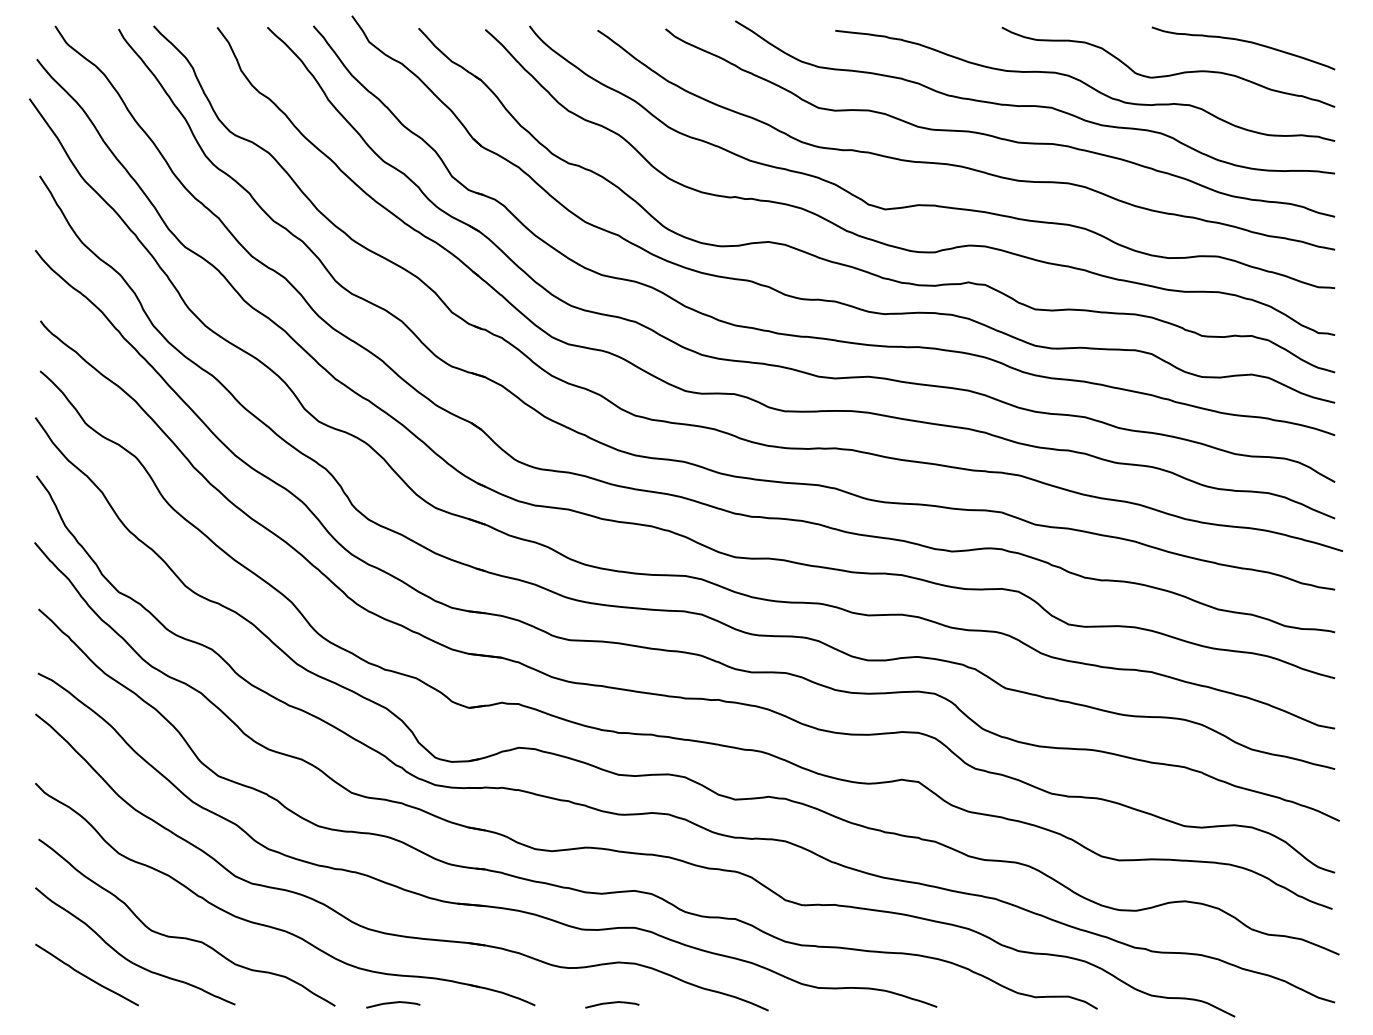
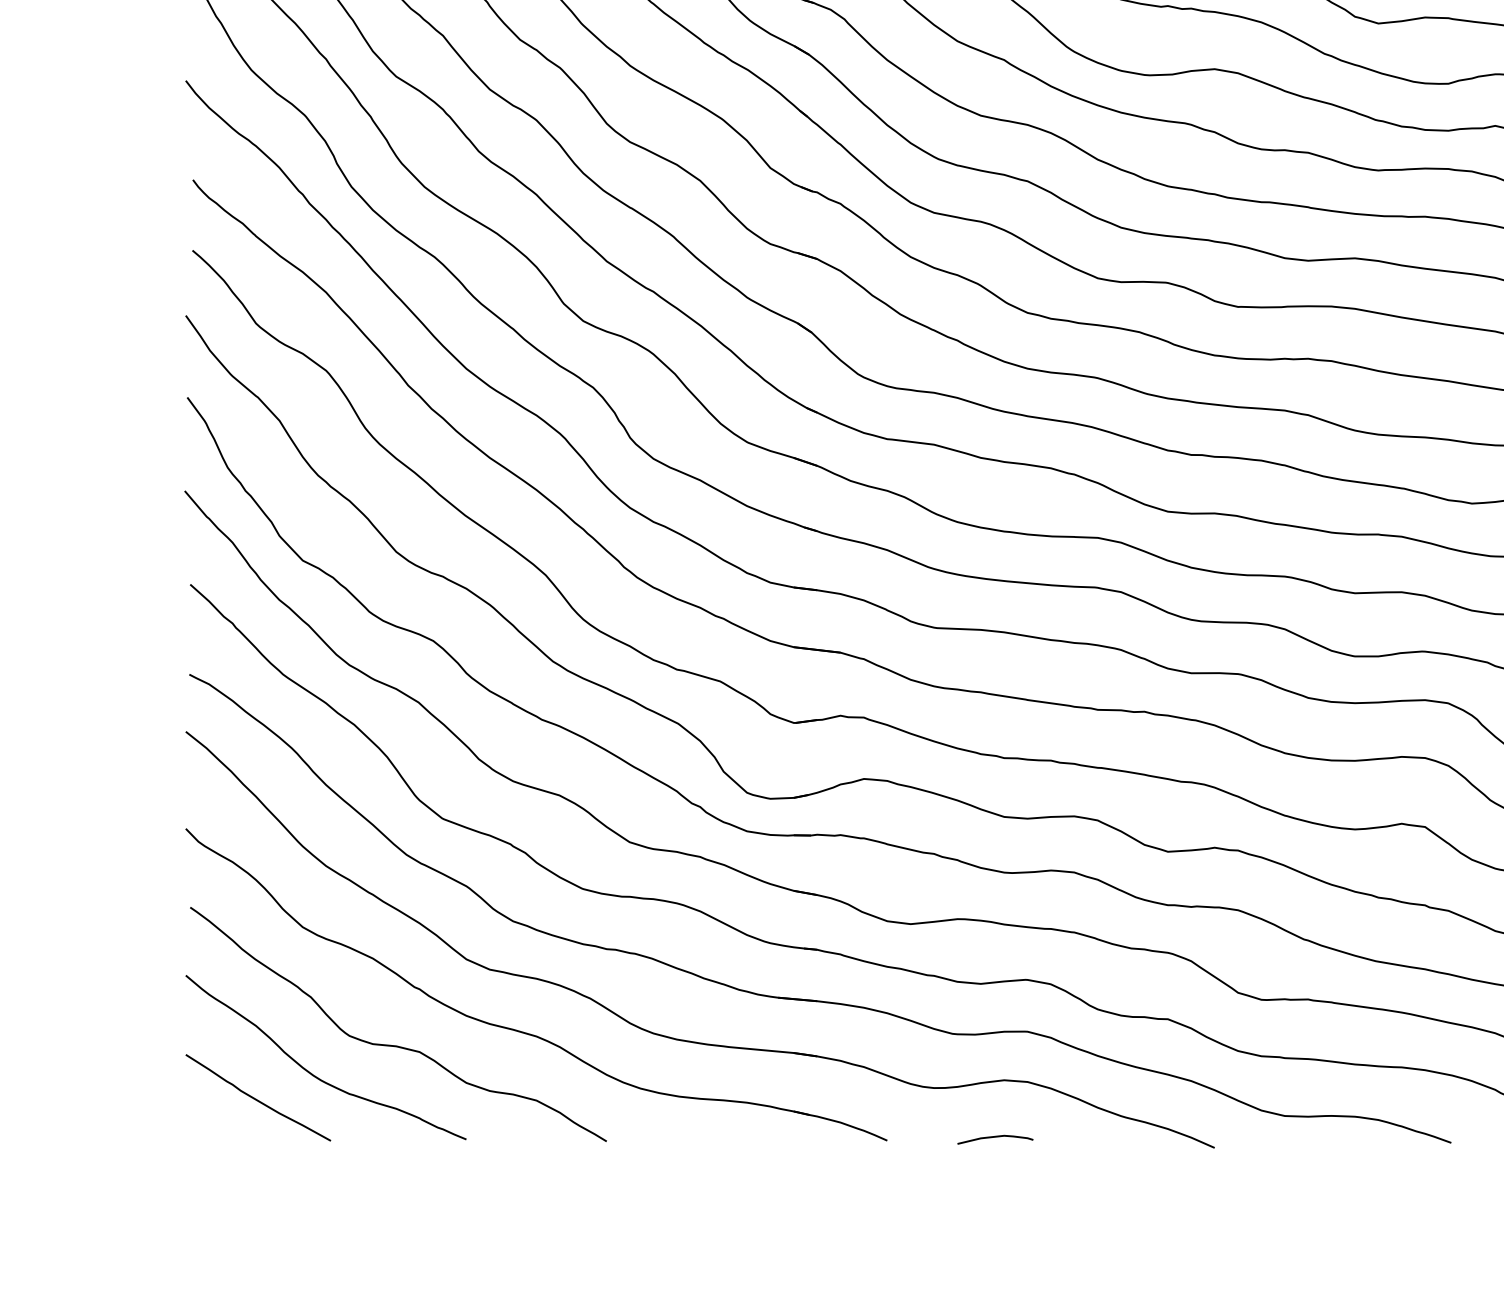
curve: (393, 1003) -> (688, 1137), removed

